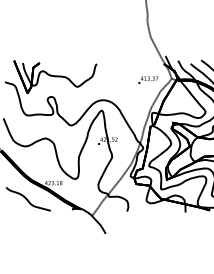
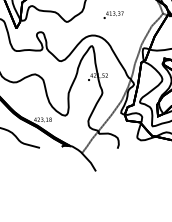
text: (147, 79) -> (112, 14), moved

